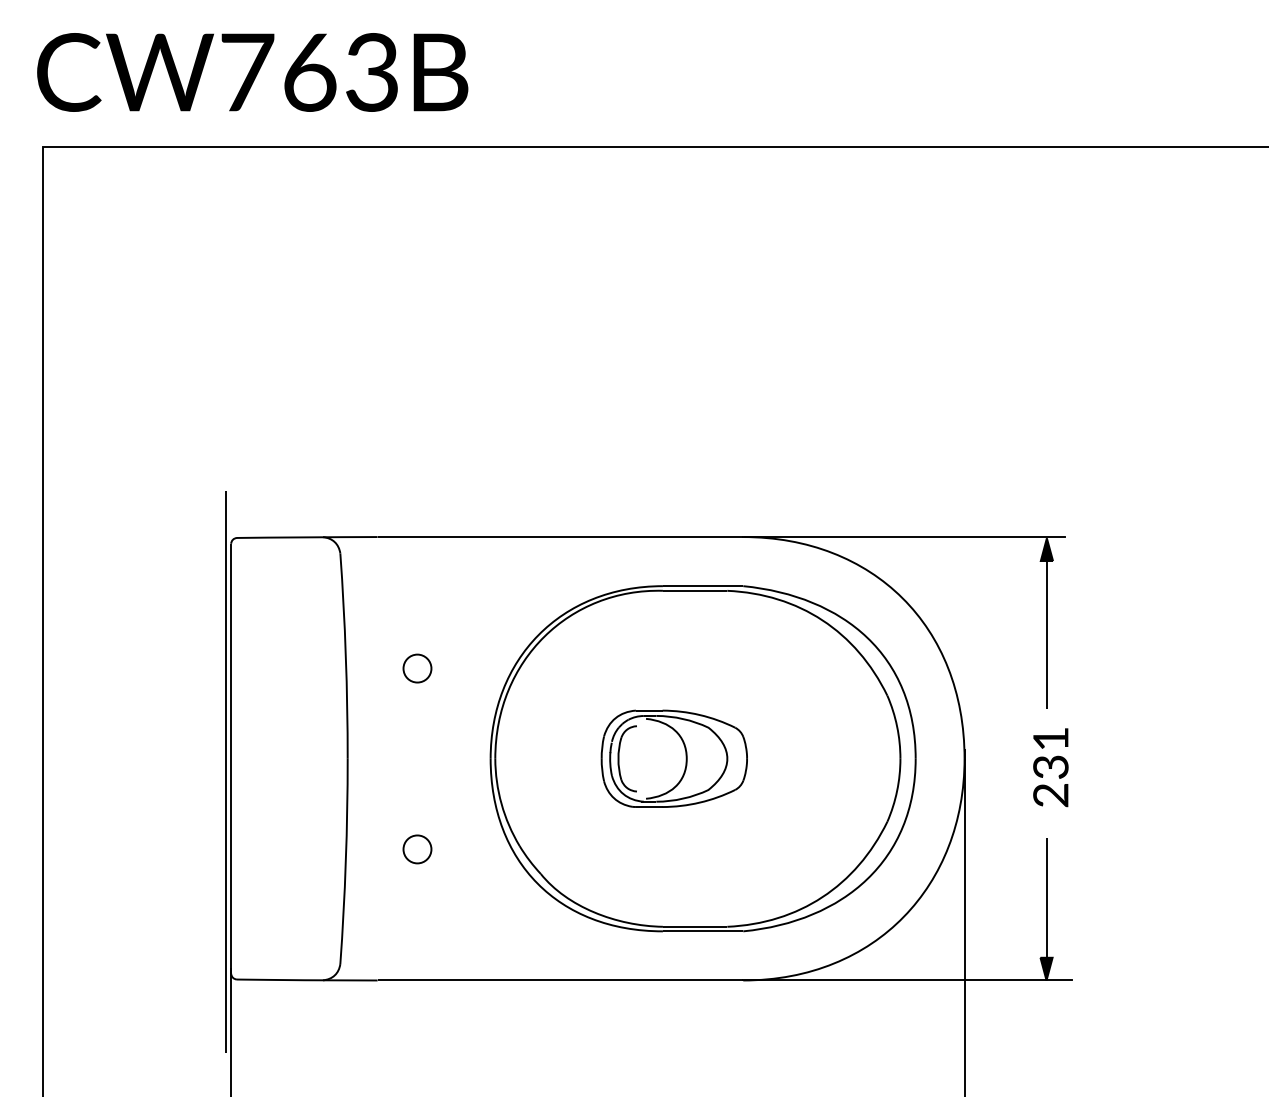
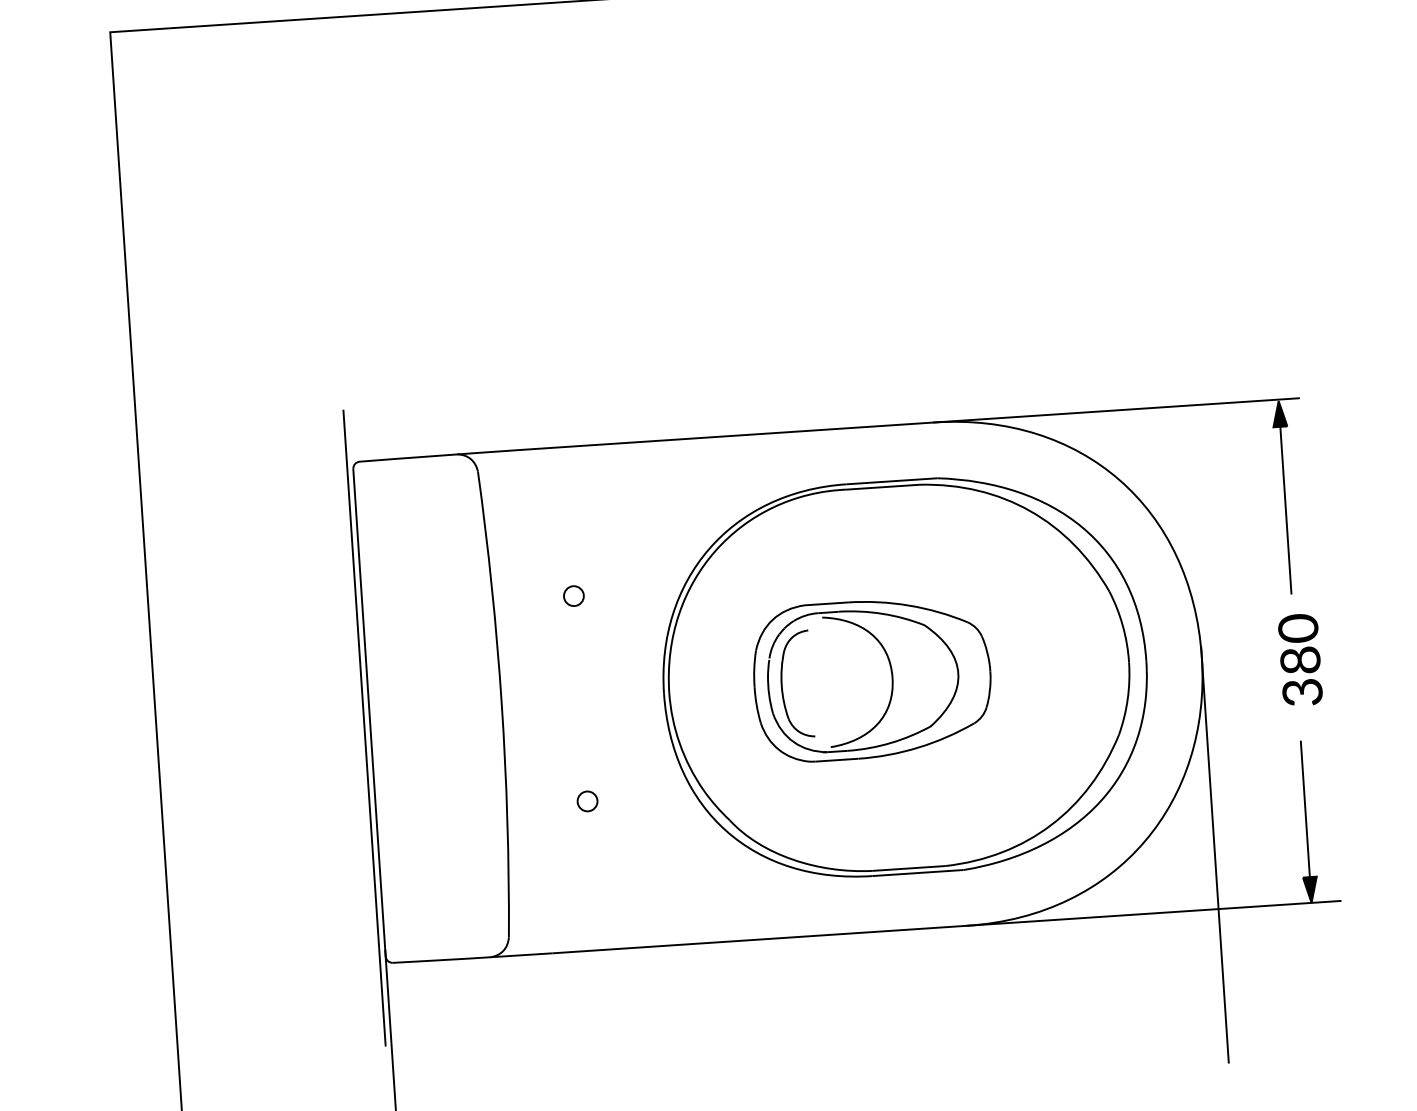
part: (416, 667) -> (572, 595), size x0.62
part: (674, 758) -> (872, 679), size x1.43
text: (1050, 766) -> (1299, 659), 231 -> 380
part: (416, 848) -> (586, 800), size x0.62

